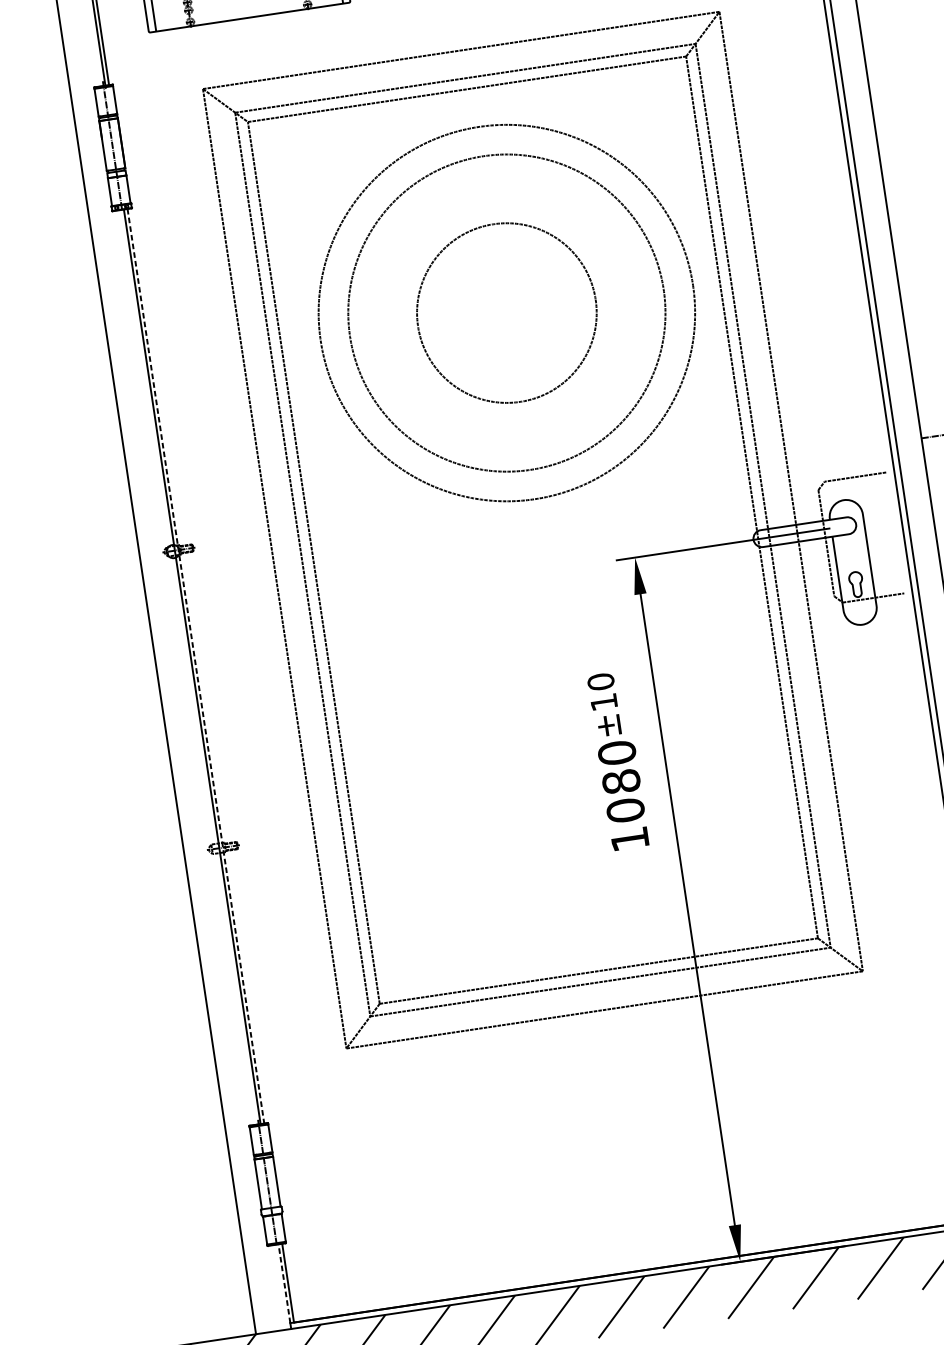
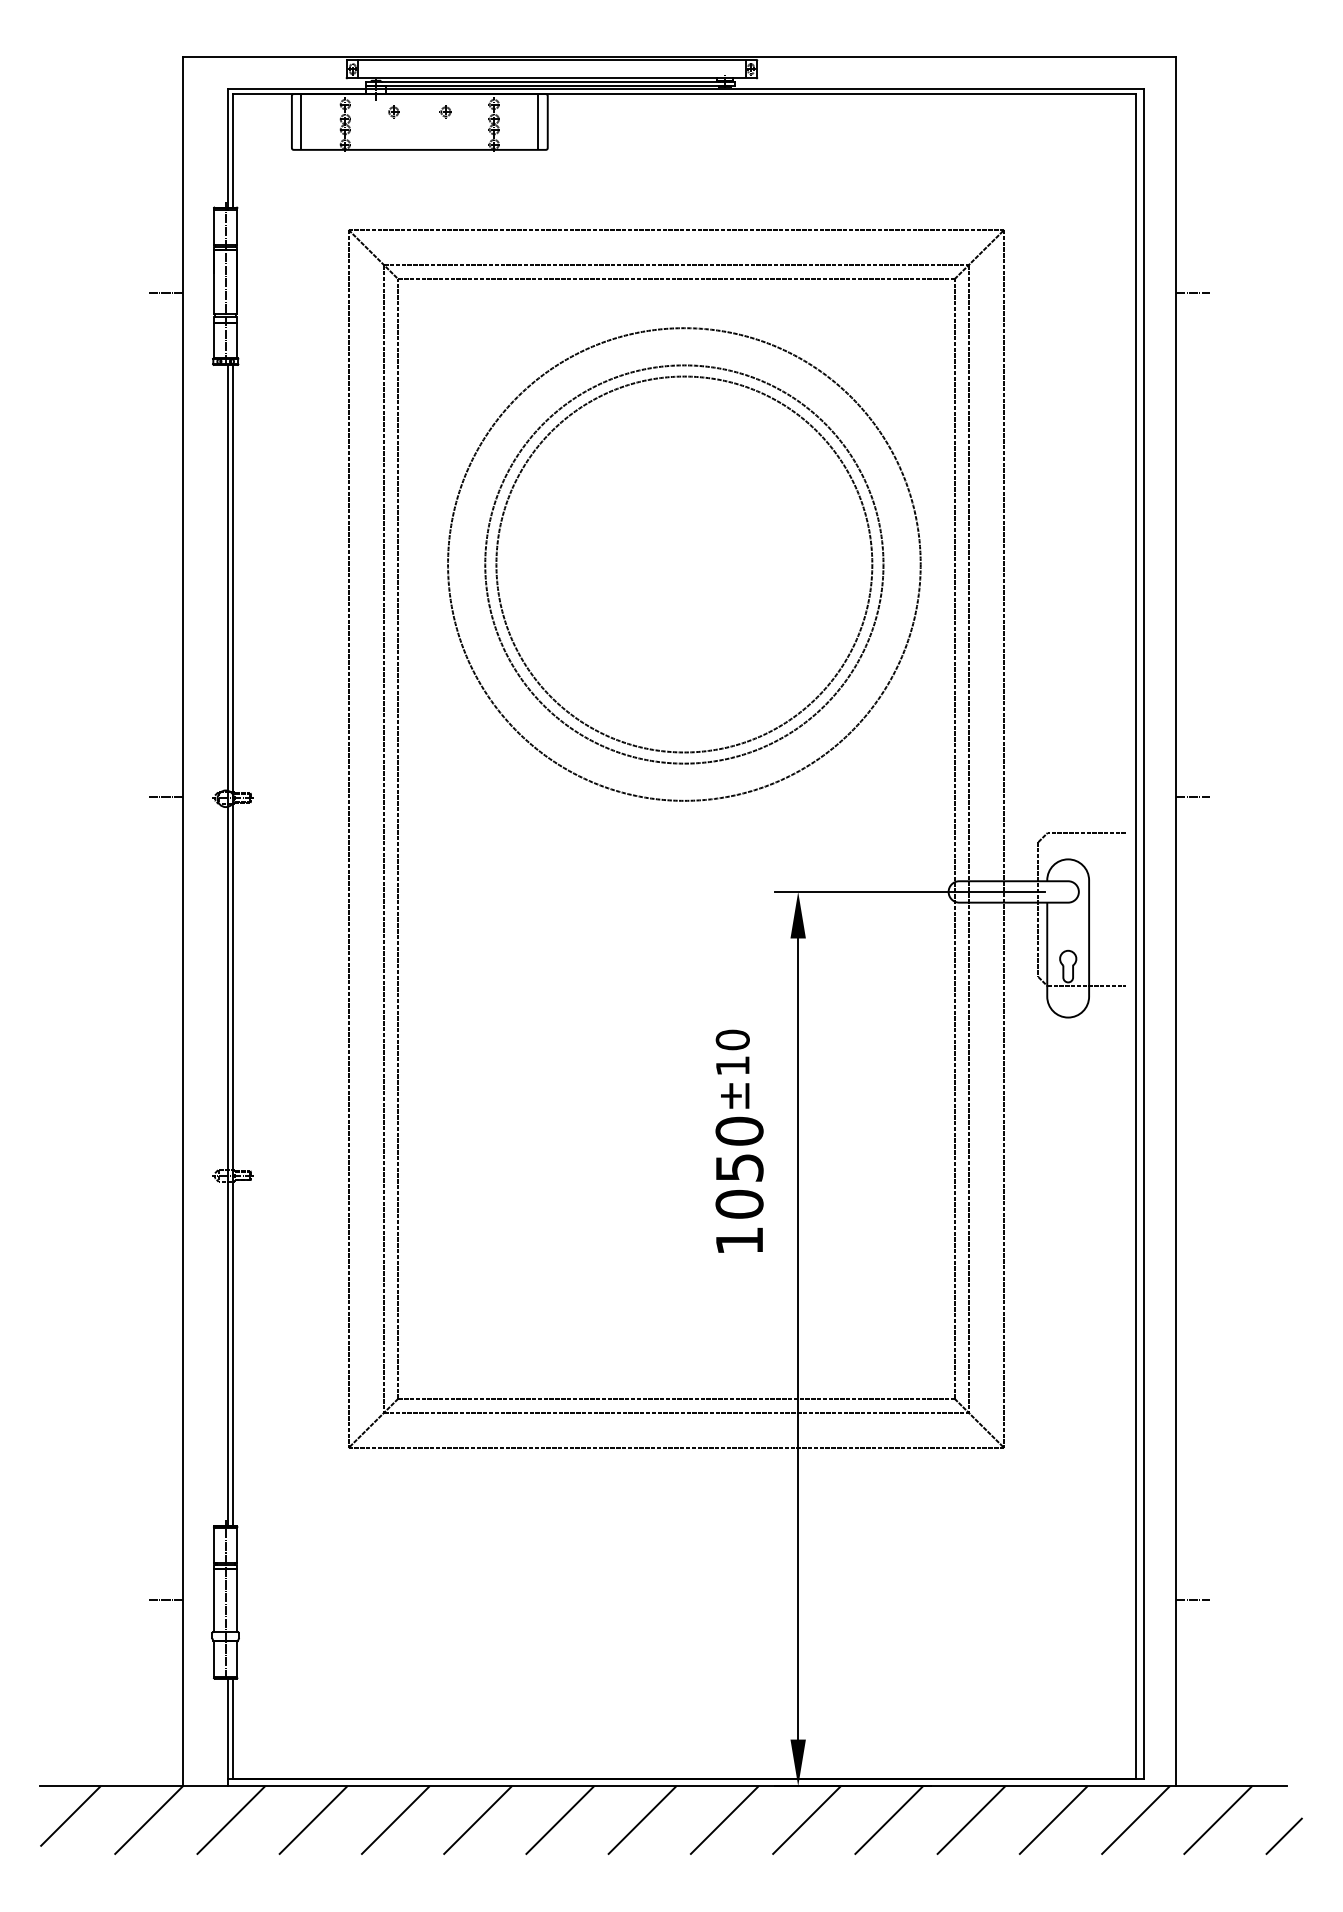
line: (876, 39) -> (1193, 293), added
line: (67, 160) -> (166, 293), added
circle: (506, 313) -> (684, 564), size x1.67
line: (126, 557) -> (166, 797), added
line: (195, 666) -> (232, 945), dashed -> solid
text: (621, 781) -> (739, 1167), 1080 -> 1050
line: (220, 1190) -> (166, 1600), added
line: (284, 1283) -> (228, 1728), dashed -> solid

